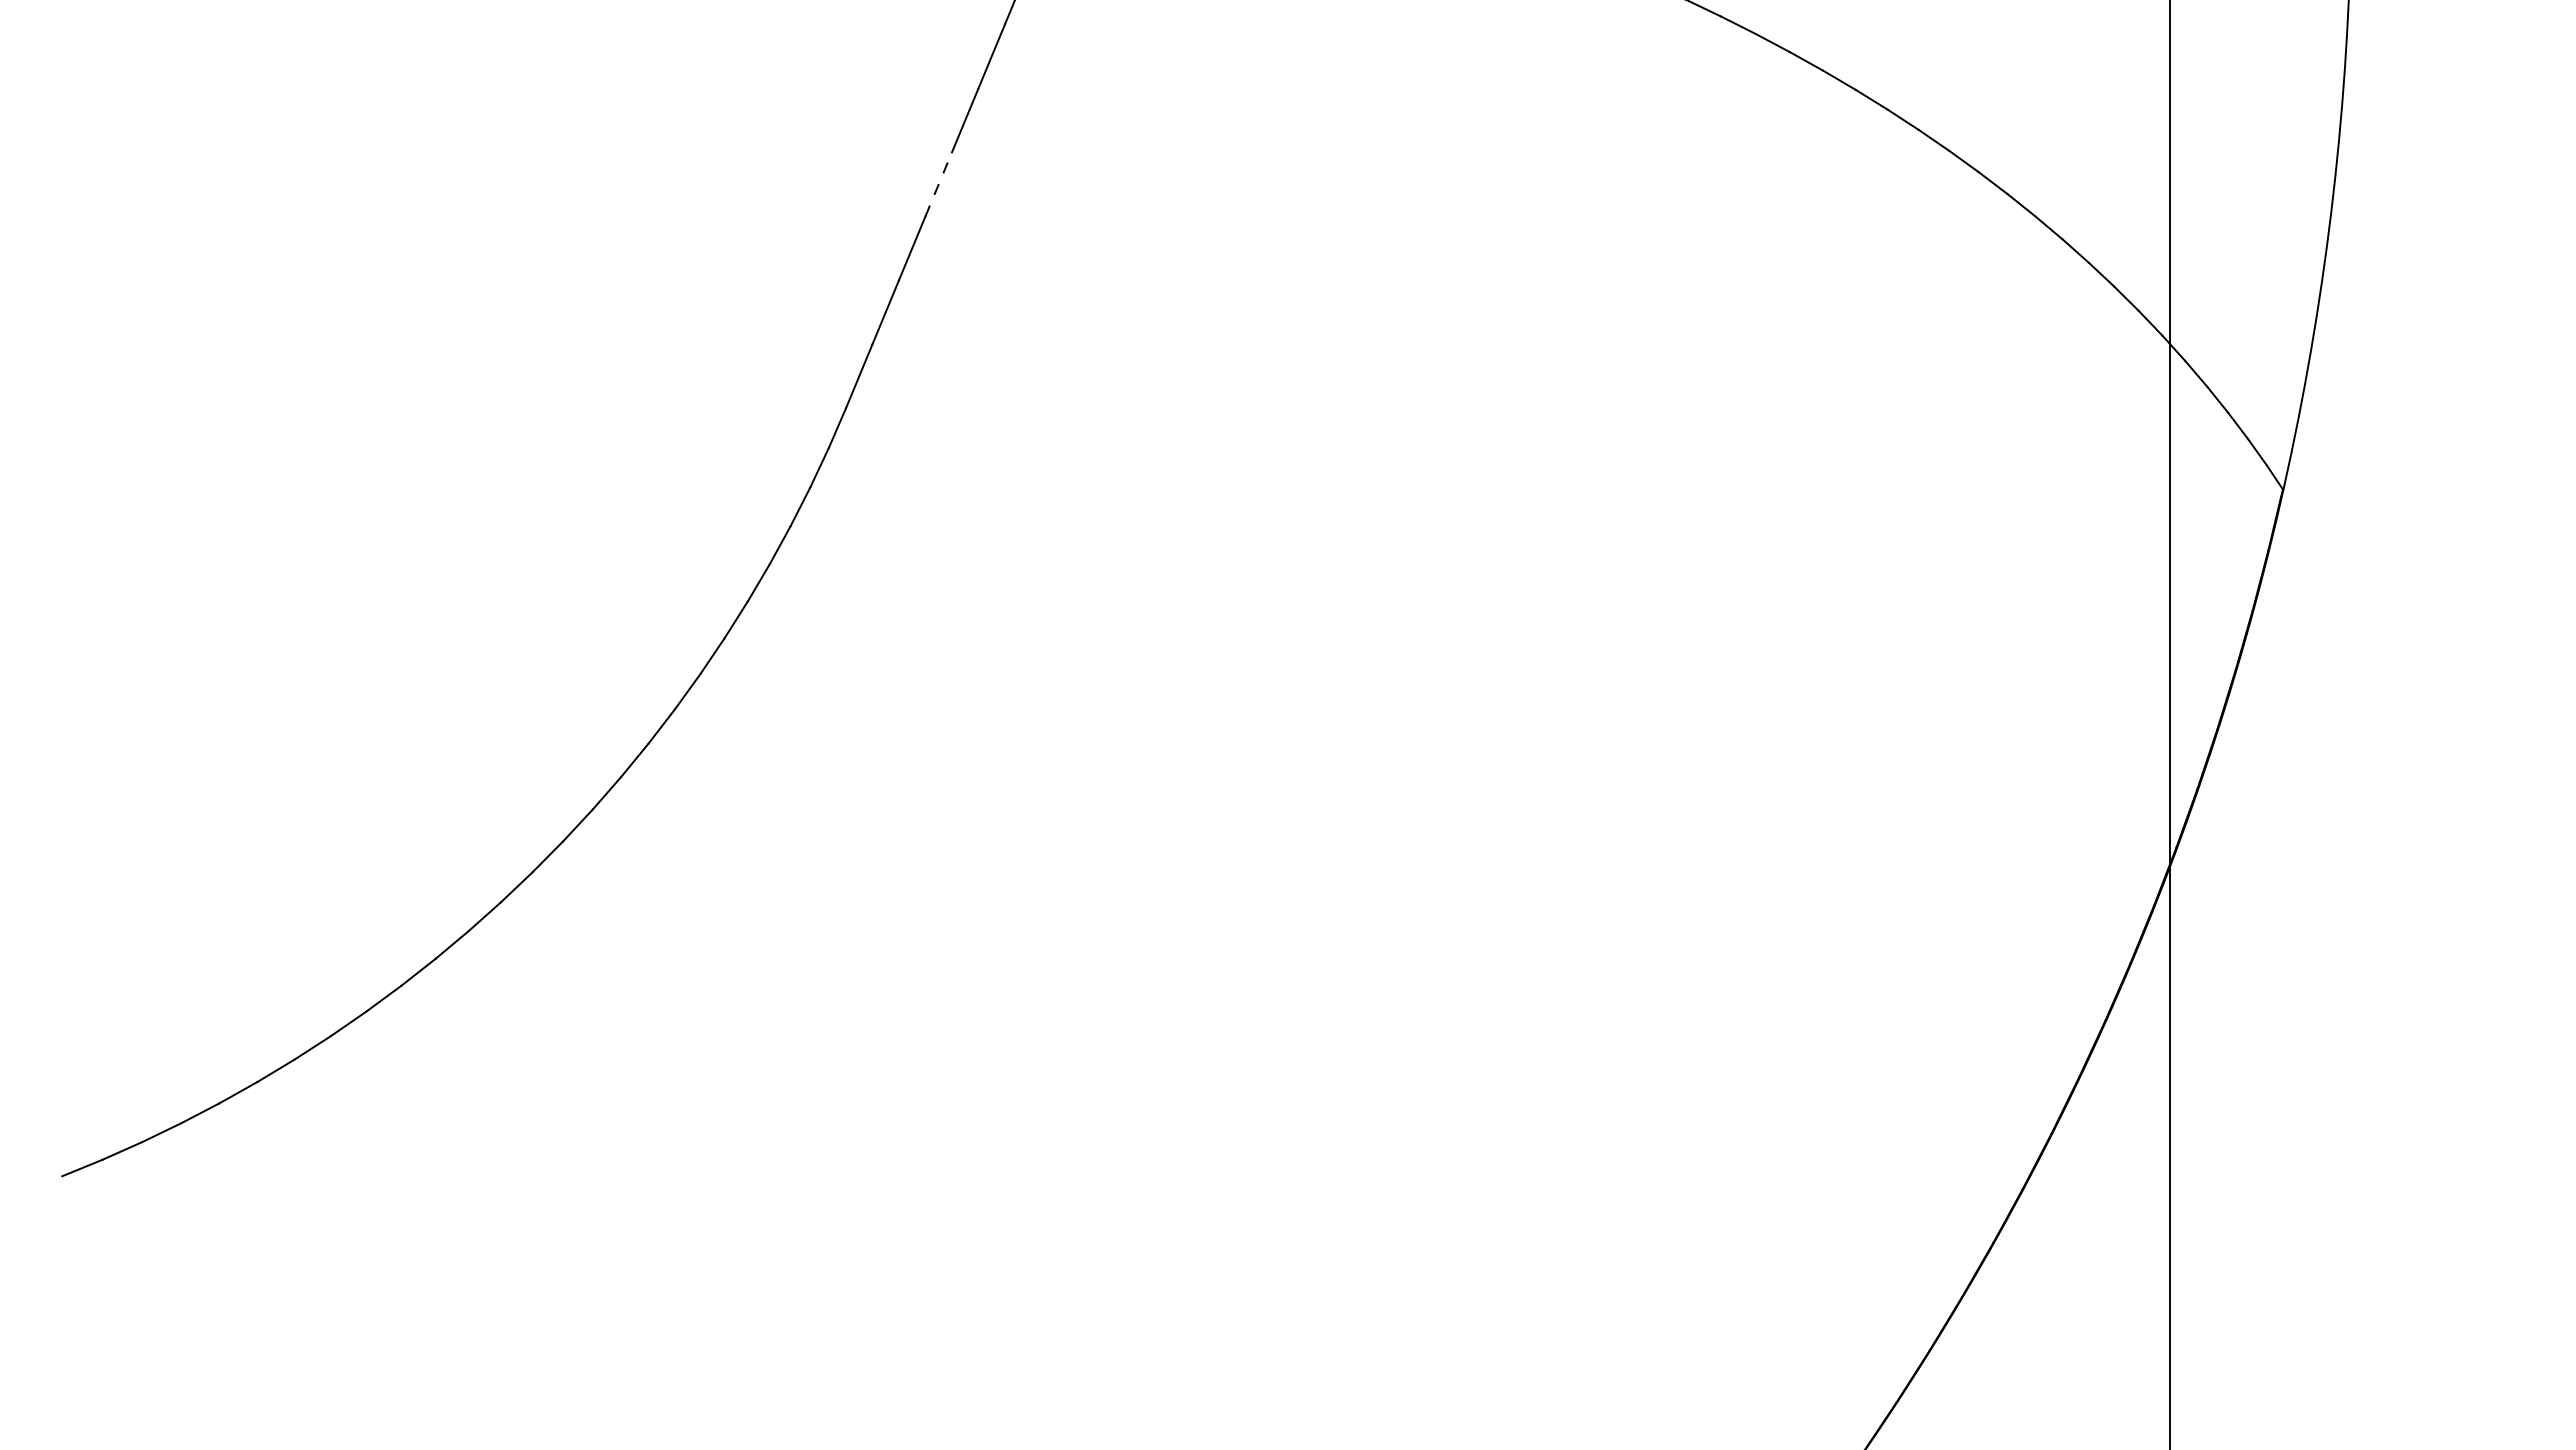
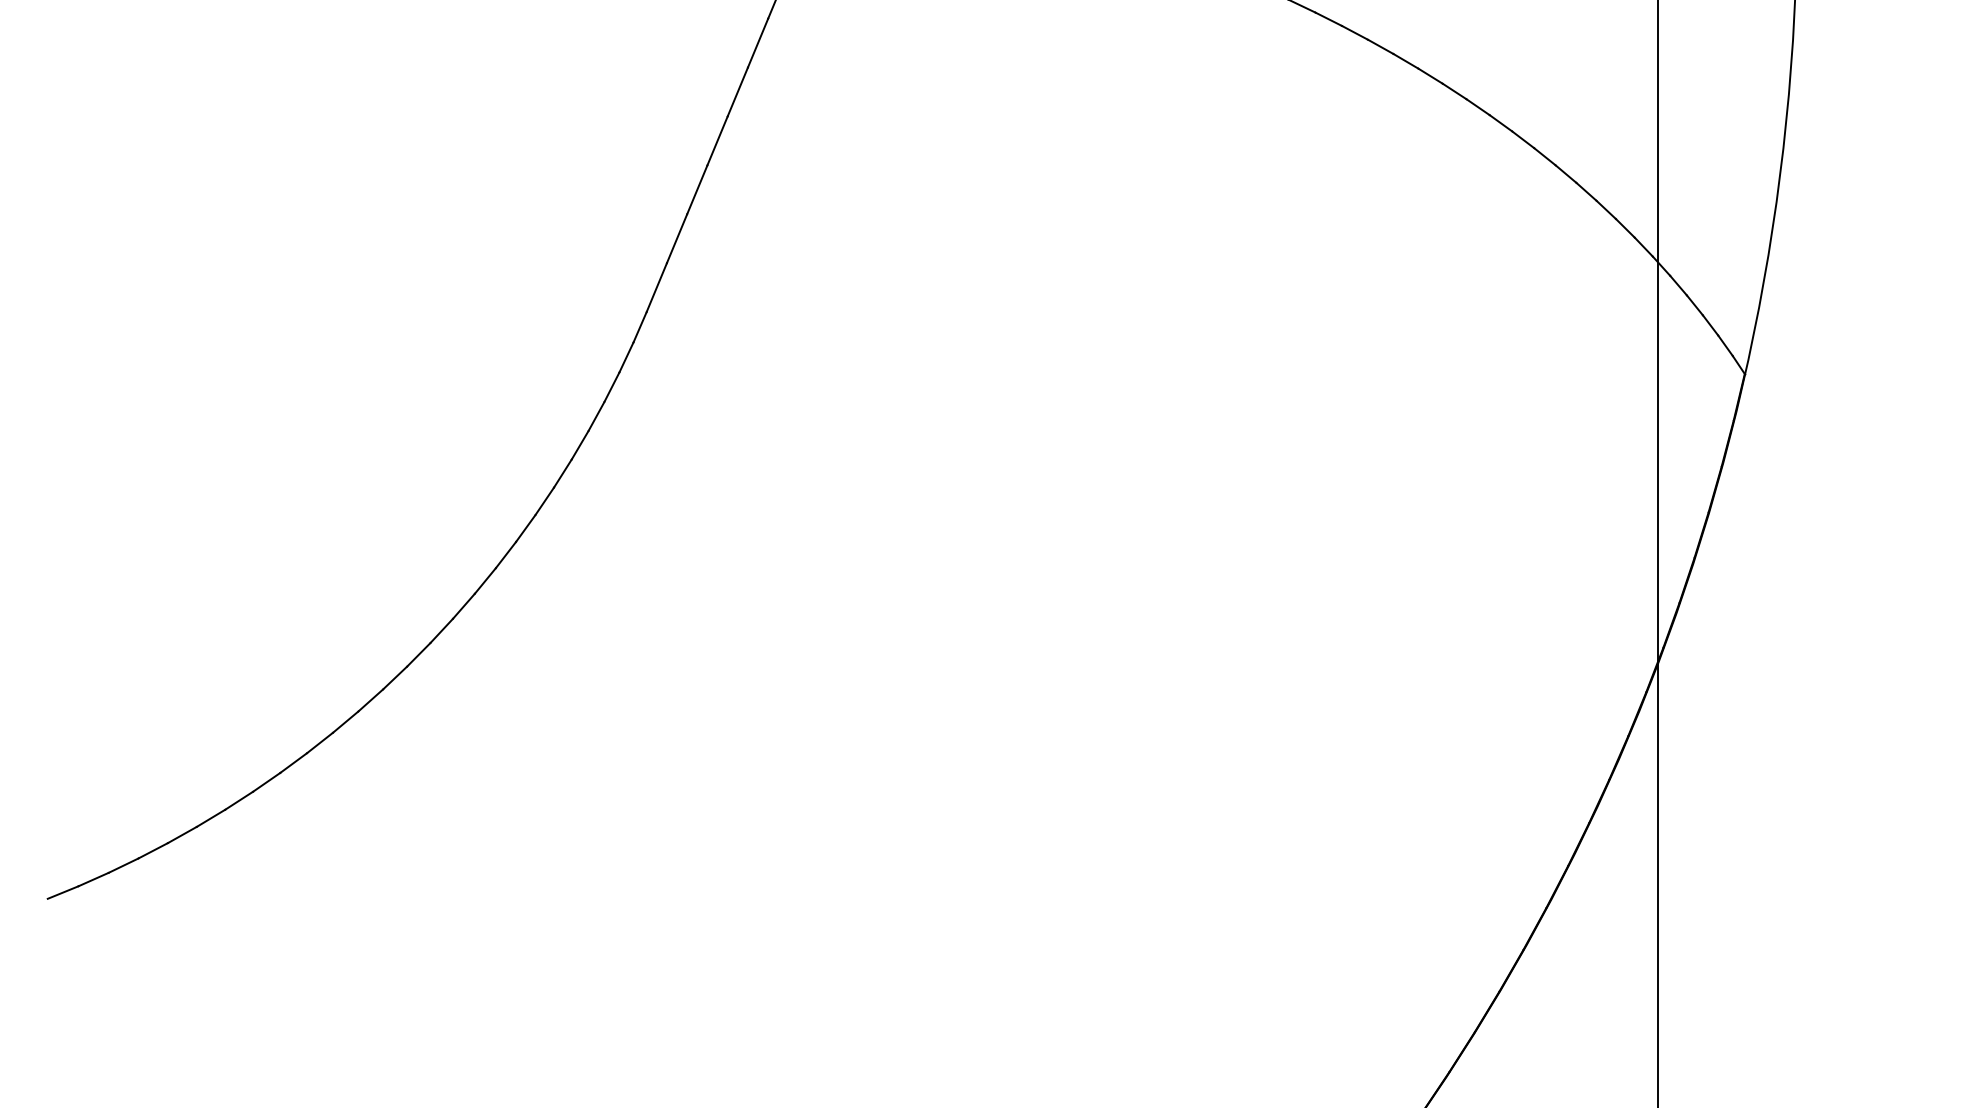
line: (938, 184) -> (717, 140), dashed -> solid

